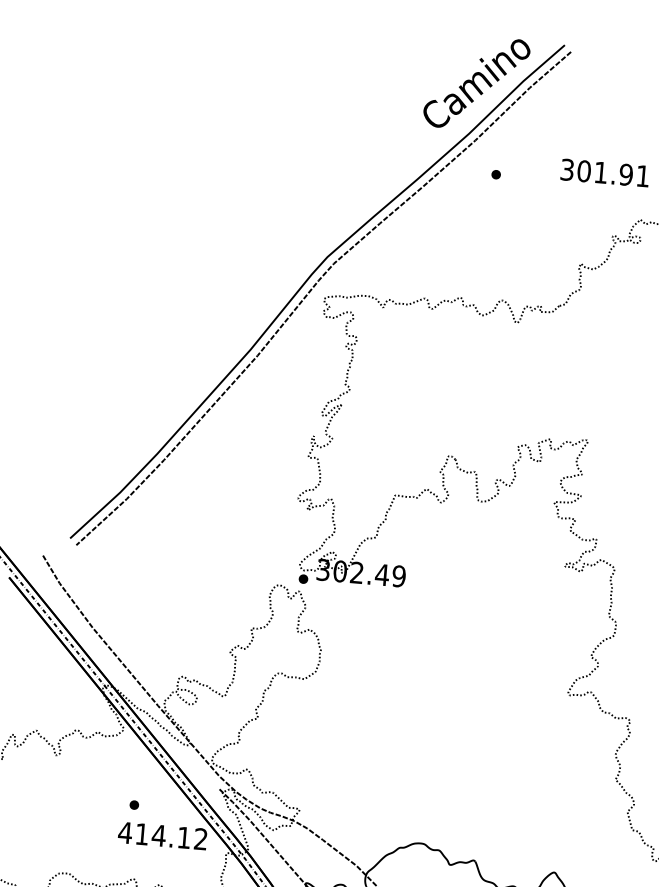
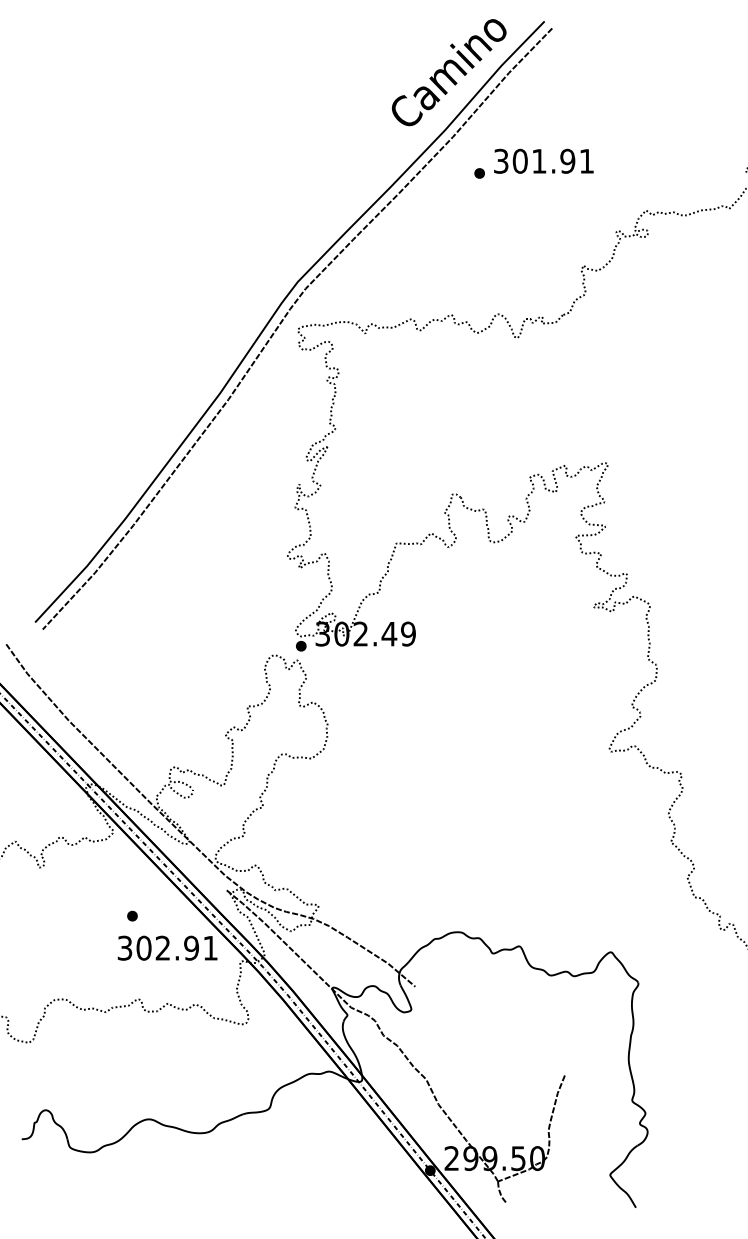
text: (604, 172) -> (543, 160), moved
text: (162, 835) -> (167, 947), 414.12 -> 302.91

